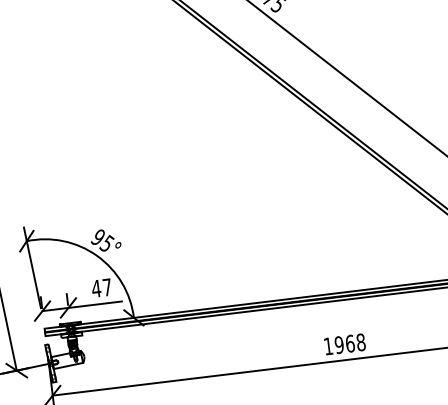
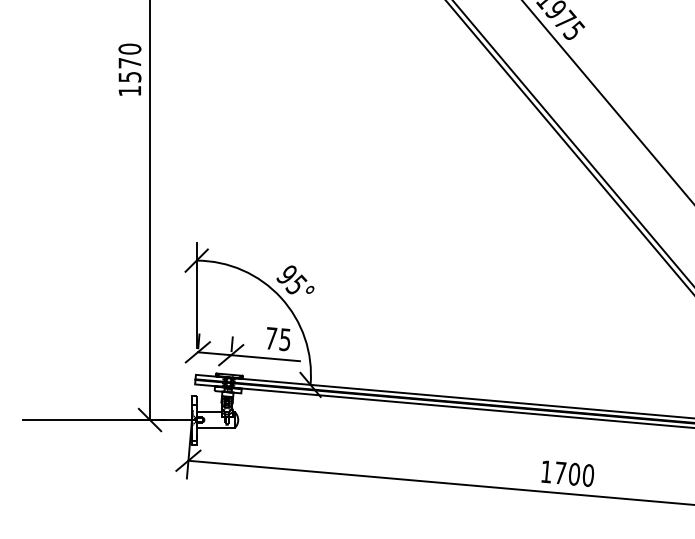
text: (102, 288) -> (278, 339), 47 -> 75
text: (350, 343) -> (574, 473), 1968 -> 1700

